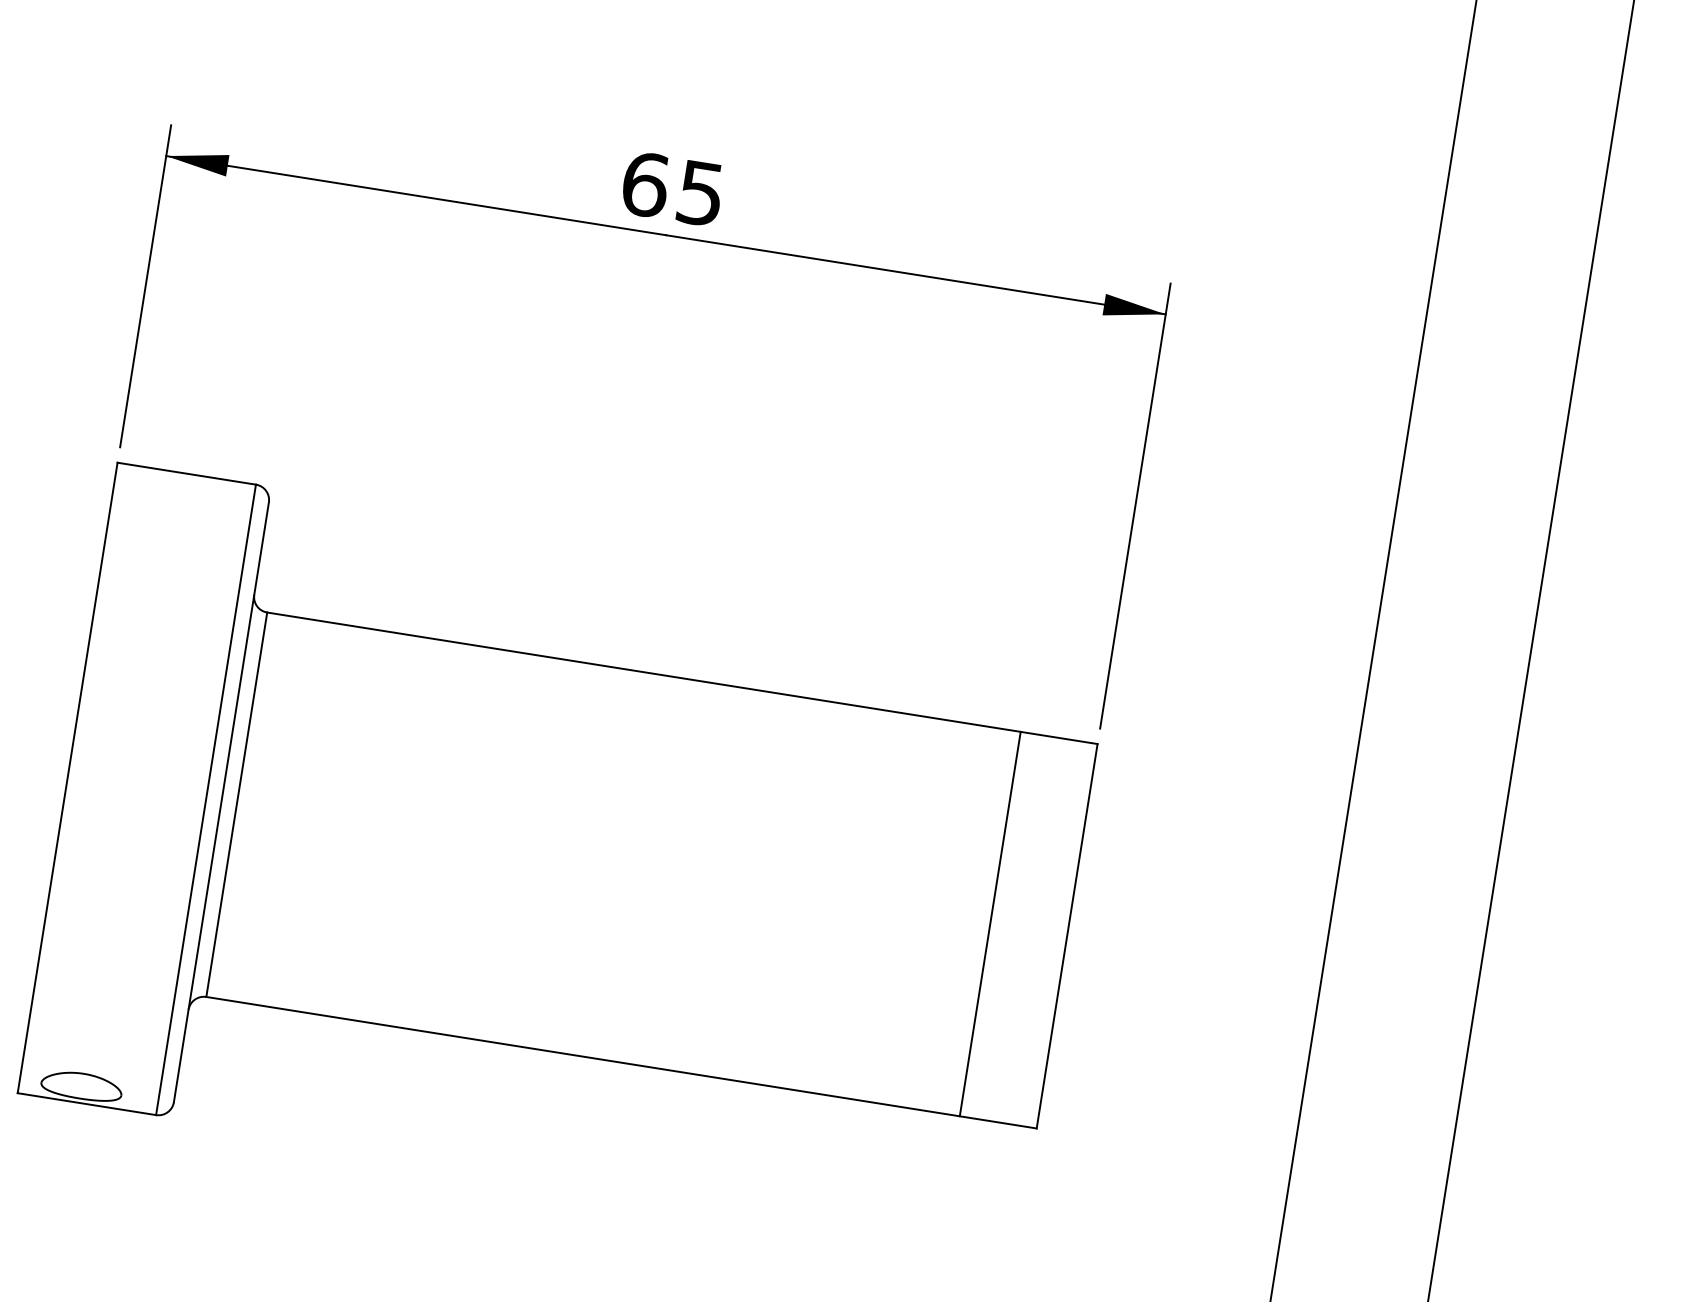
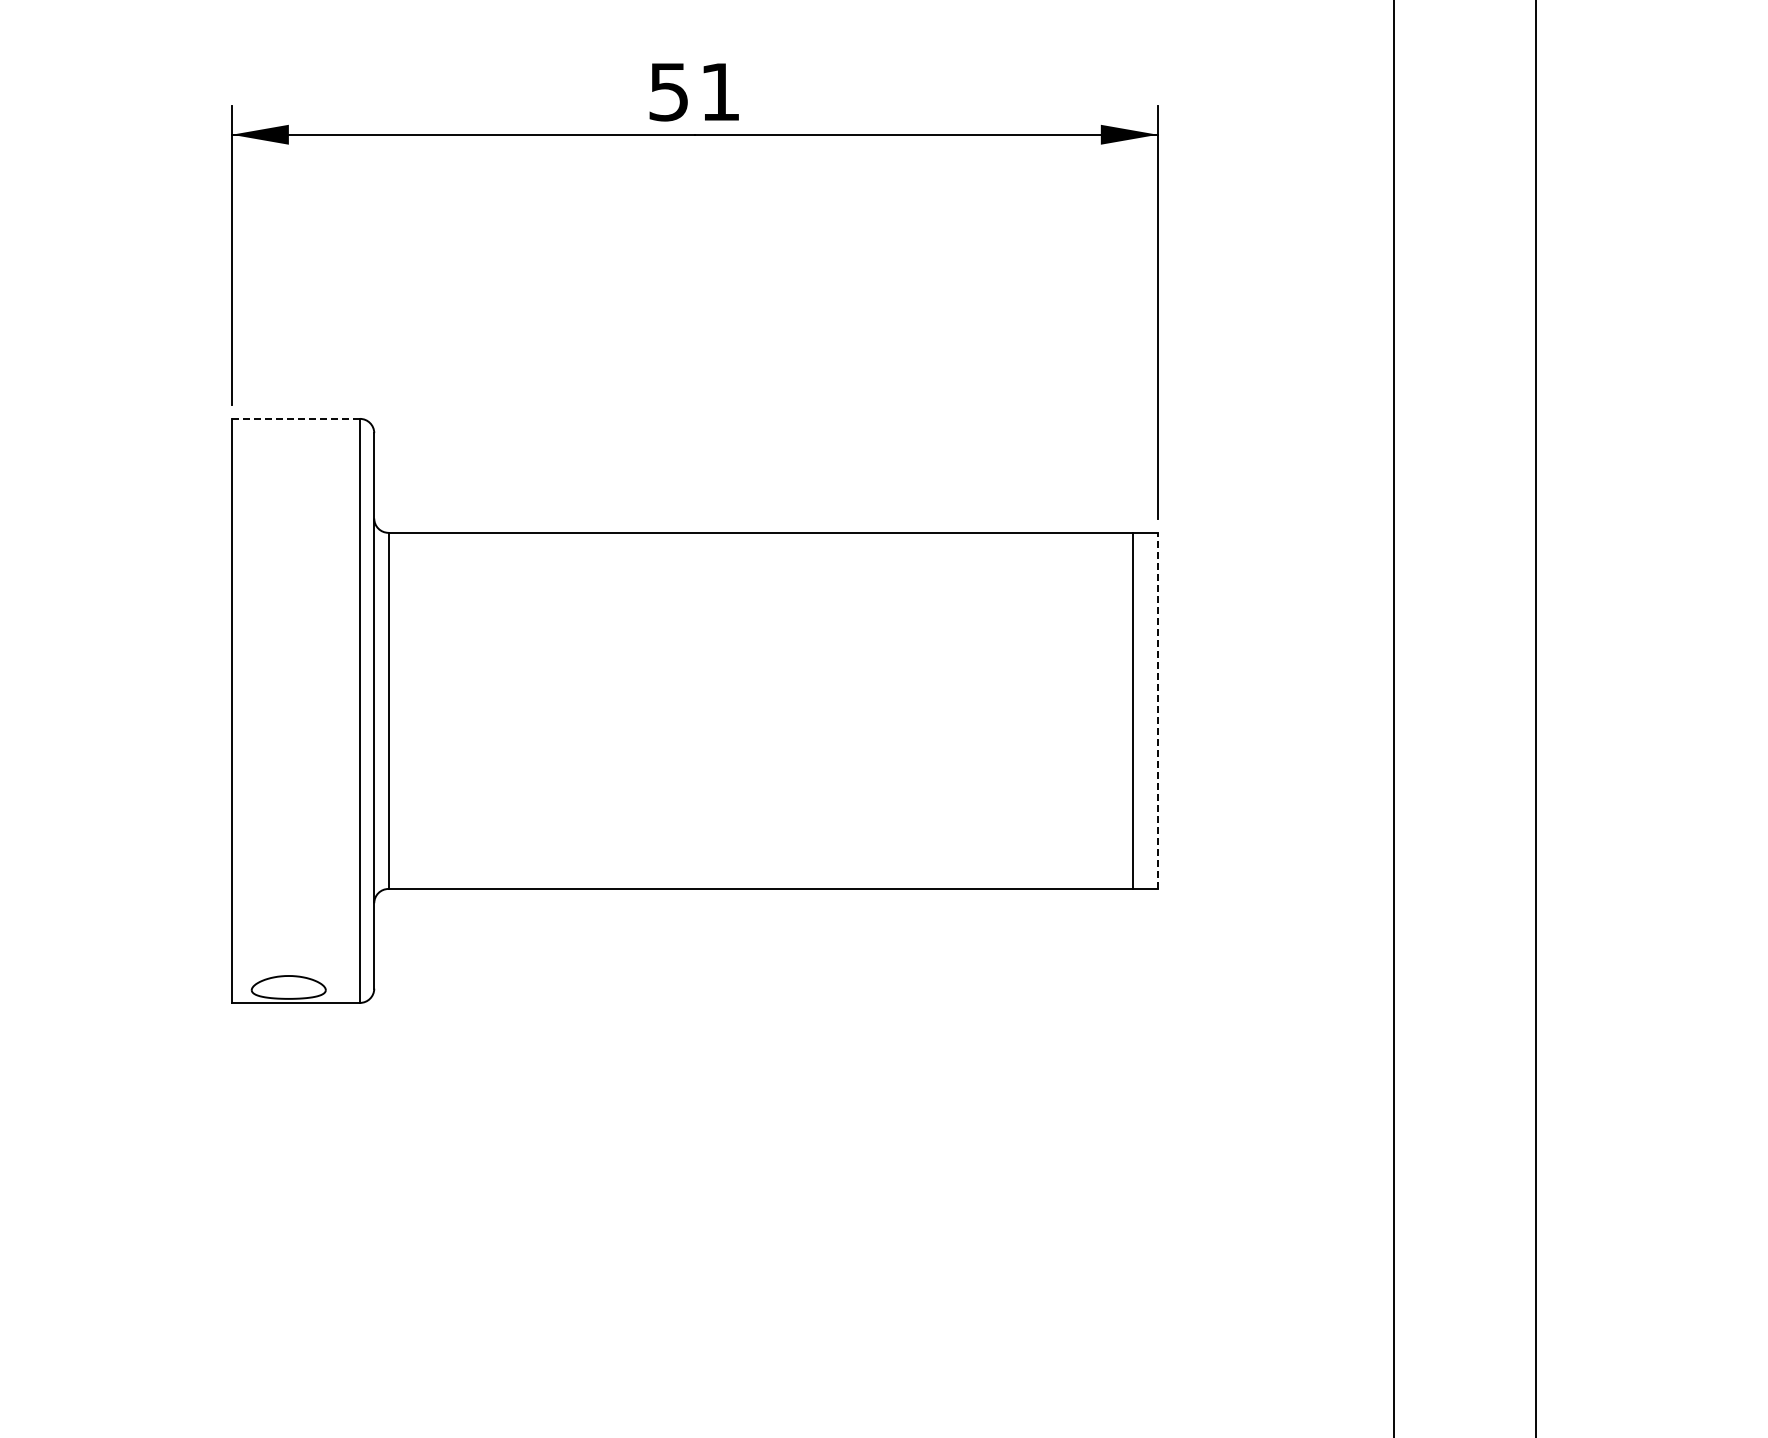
text: (673, 188) -> (694, 91), 65 -> 51
line: (187, 473) -> (296, 418), solid -> dashed
line: (990, 923) -> (1132, 710), moved
line: (1066, 935) -> (1157, 710), solid -> dashed

